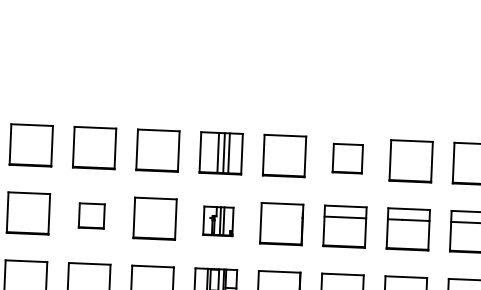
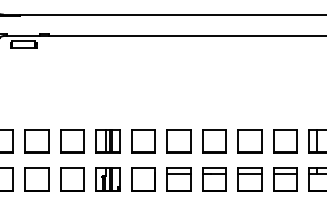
part: (346, 158) -> (178, 141), size x1.43
part: (91, 215) -> (36, 179), size x1.67
part: (217, 221) -> (107, 179), size x1.43

